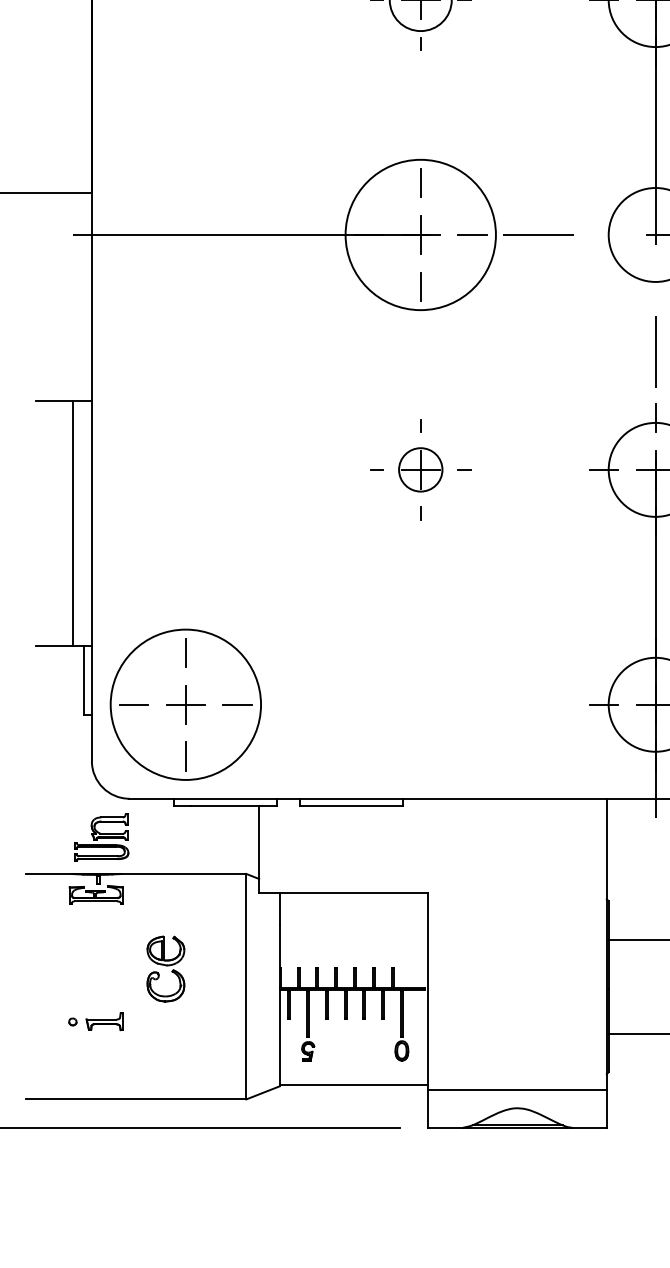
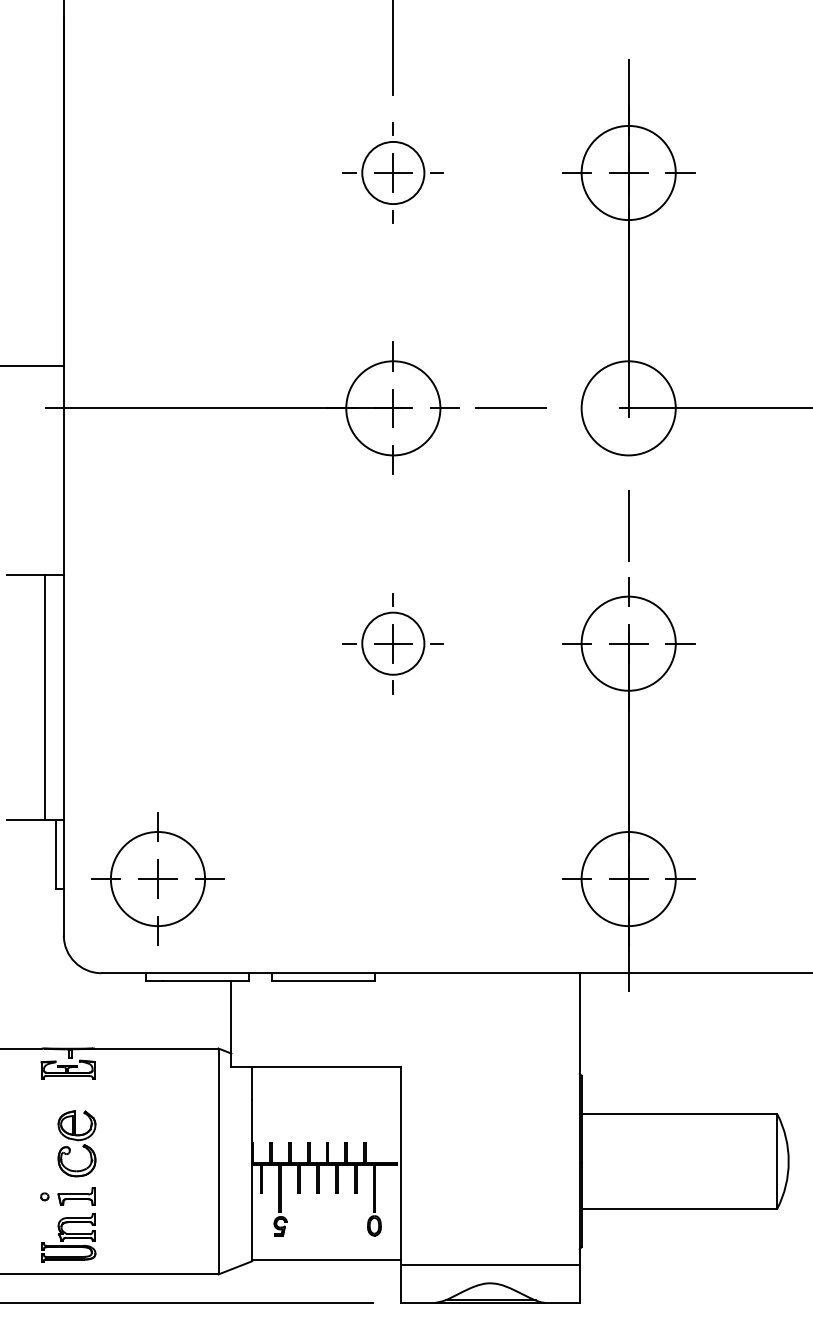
circle: (420, 235) -> (393, 408), size x0.62
circle: (420, 469) -> (393, 643), size x1.43
circle: (185, 705) -> (157, 879), size x0.62
part: (101, 836) -> (68, 1237), moved
part: (165, 968) -> (76, 1143), moved

